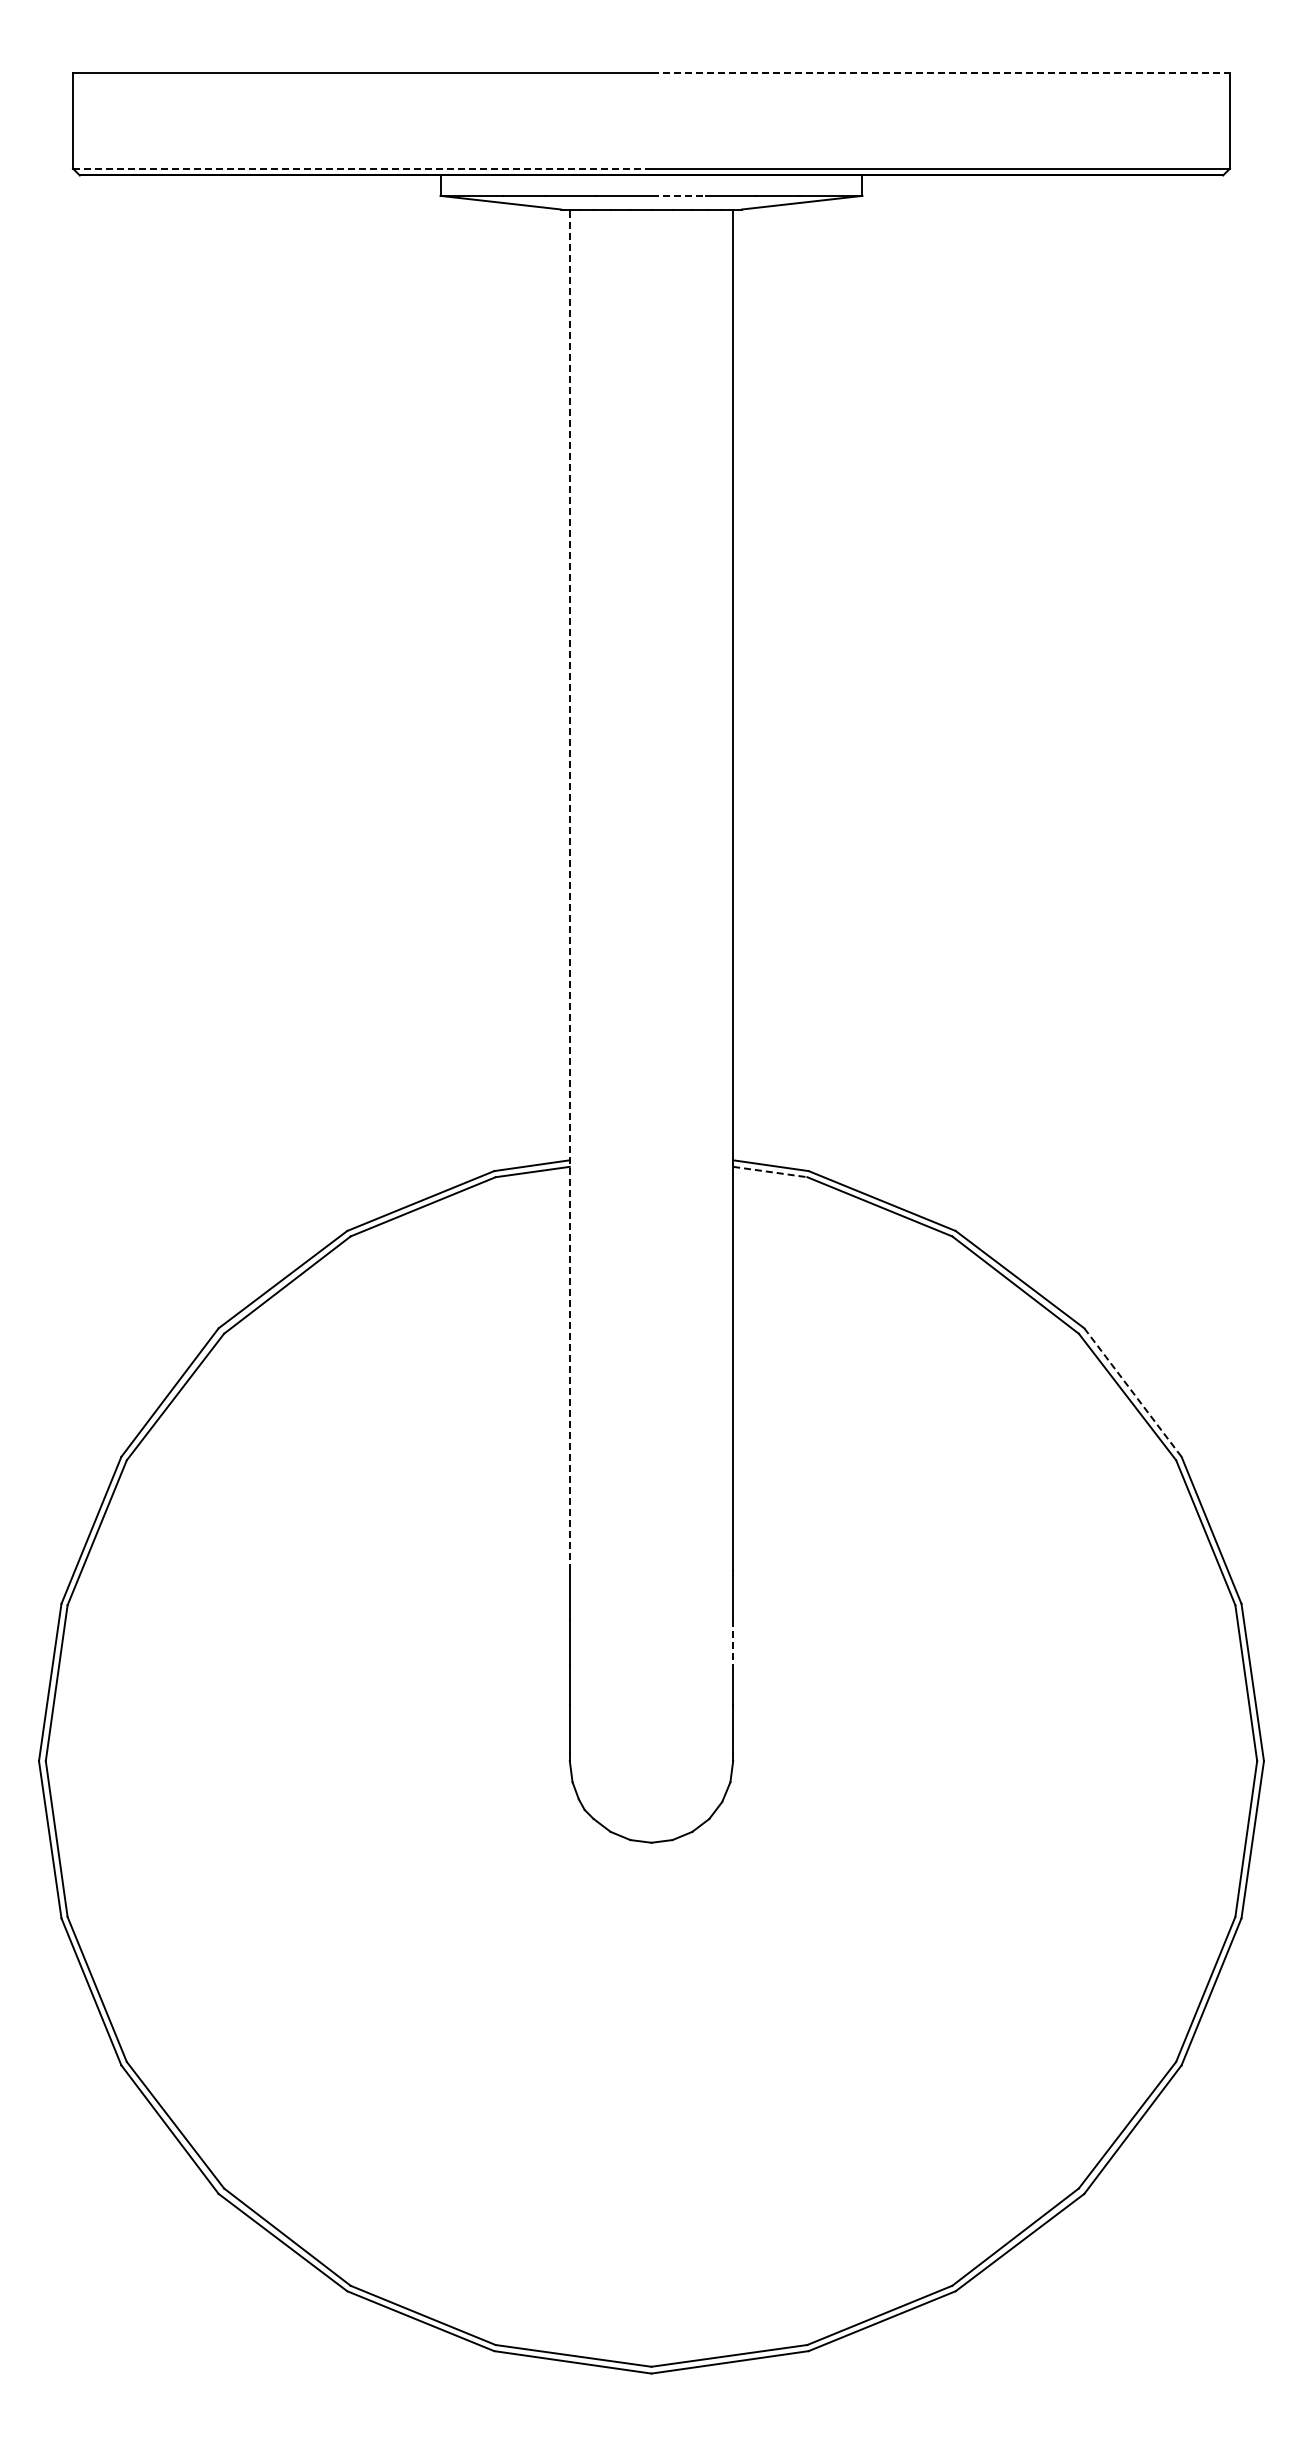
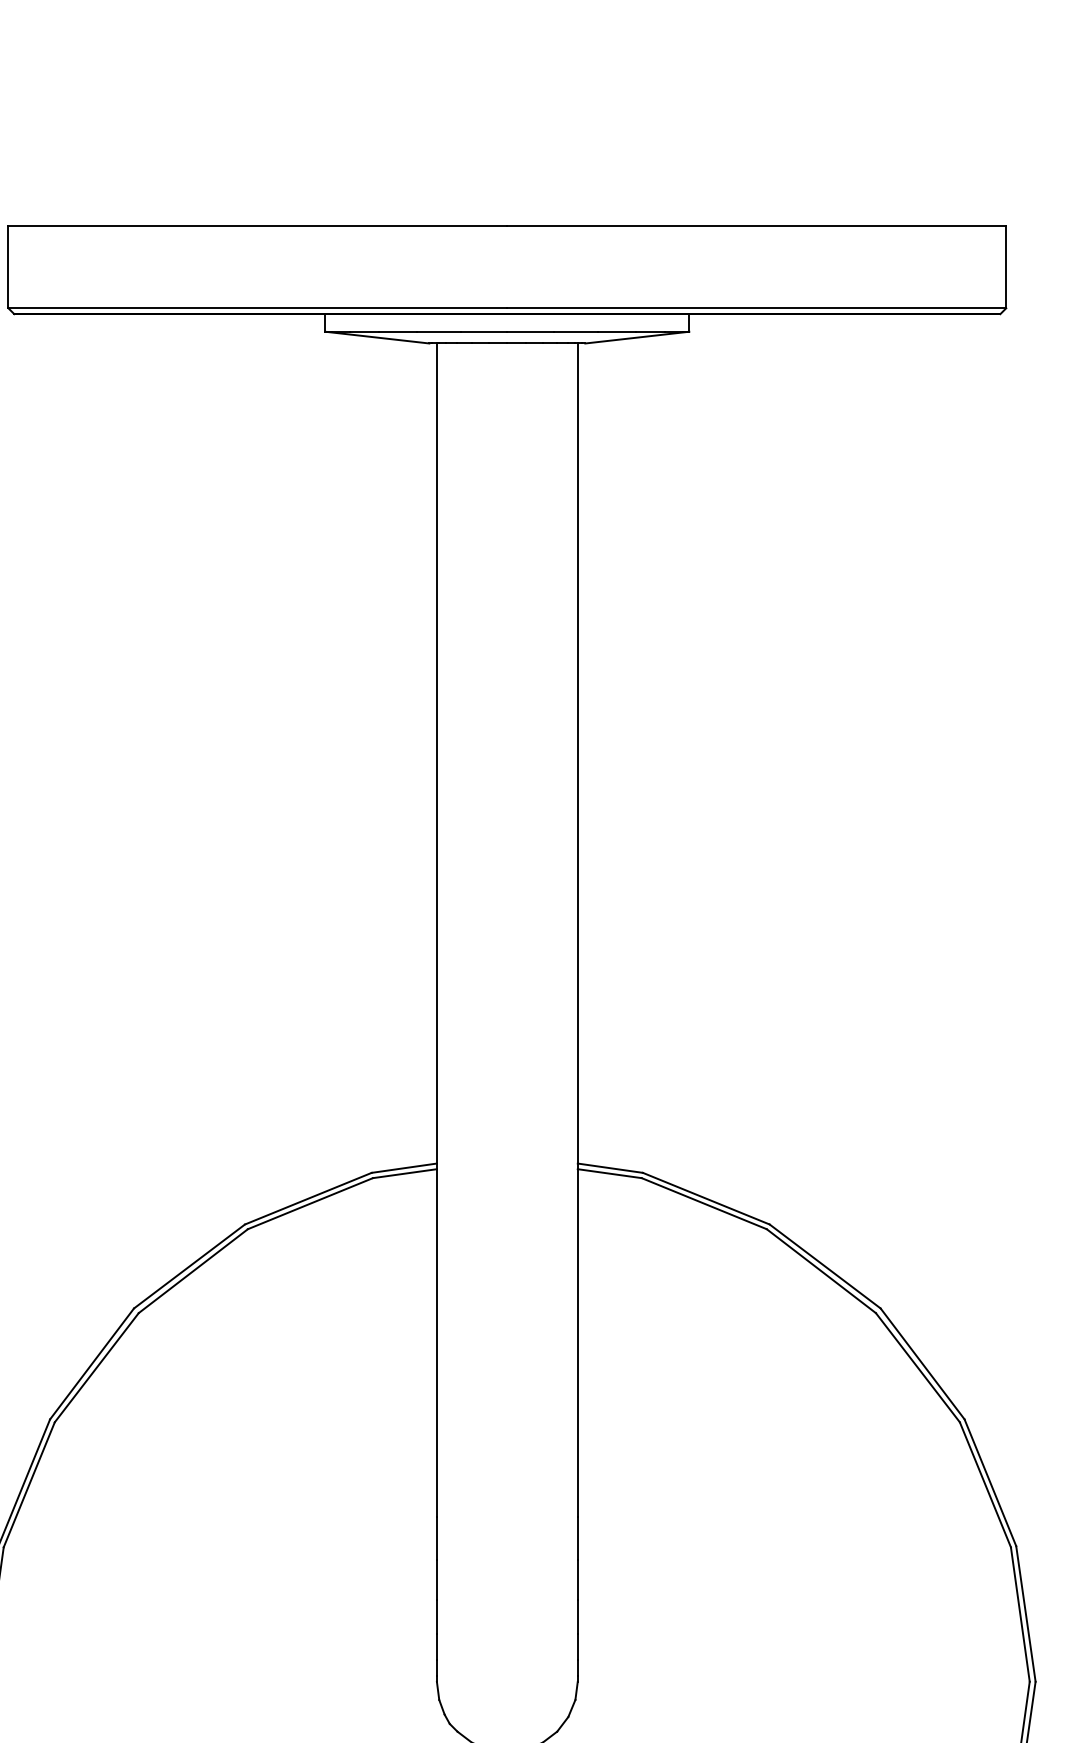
line: (941, 73) -> (757, 226), dashed -> solid
line: (362, 168) -> (258, 308), dashed -> solid
line: (679, 195) -> (531, 331), dashed -> solid
line: (569, 890) -> (436, 930), dashed -> solid
line: (770, 1172) -> (609, 1174), dashed -> solid
line: (1132, 1392) -> (922, 1363), dashed -> solid
line: (733, 1643) -> (578, 1580), dashed -> solid

